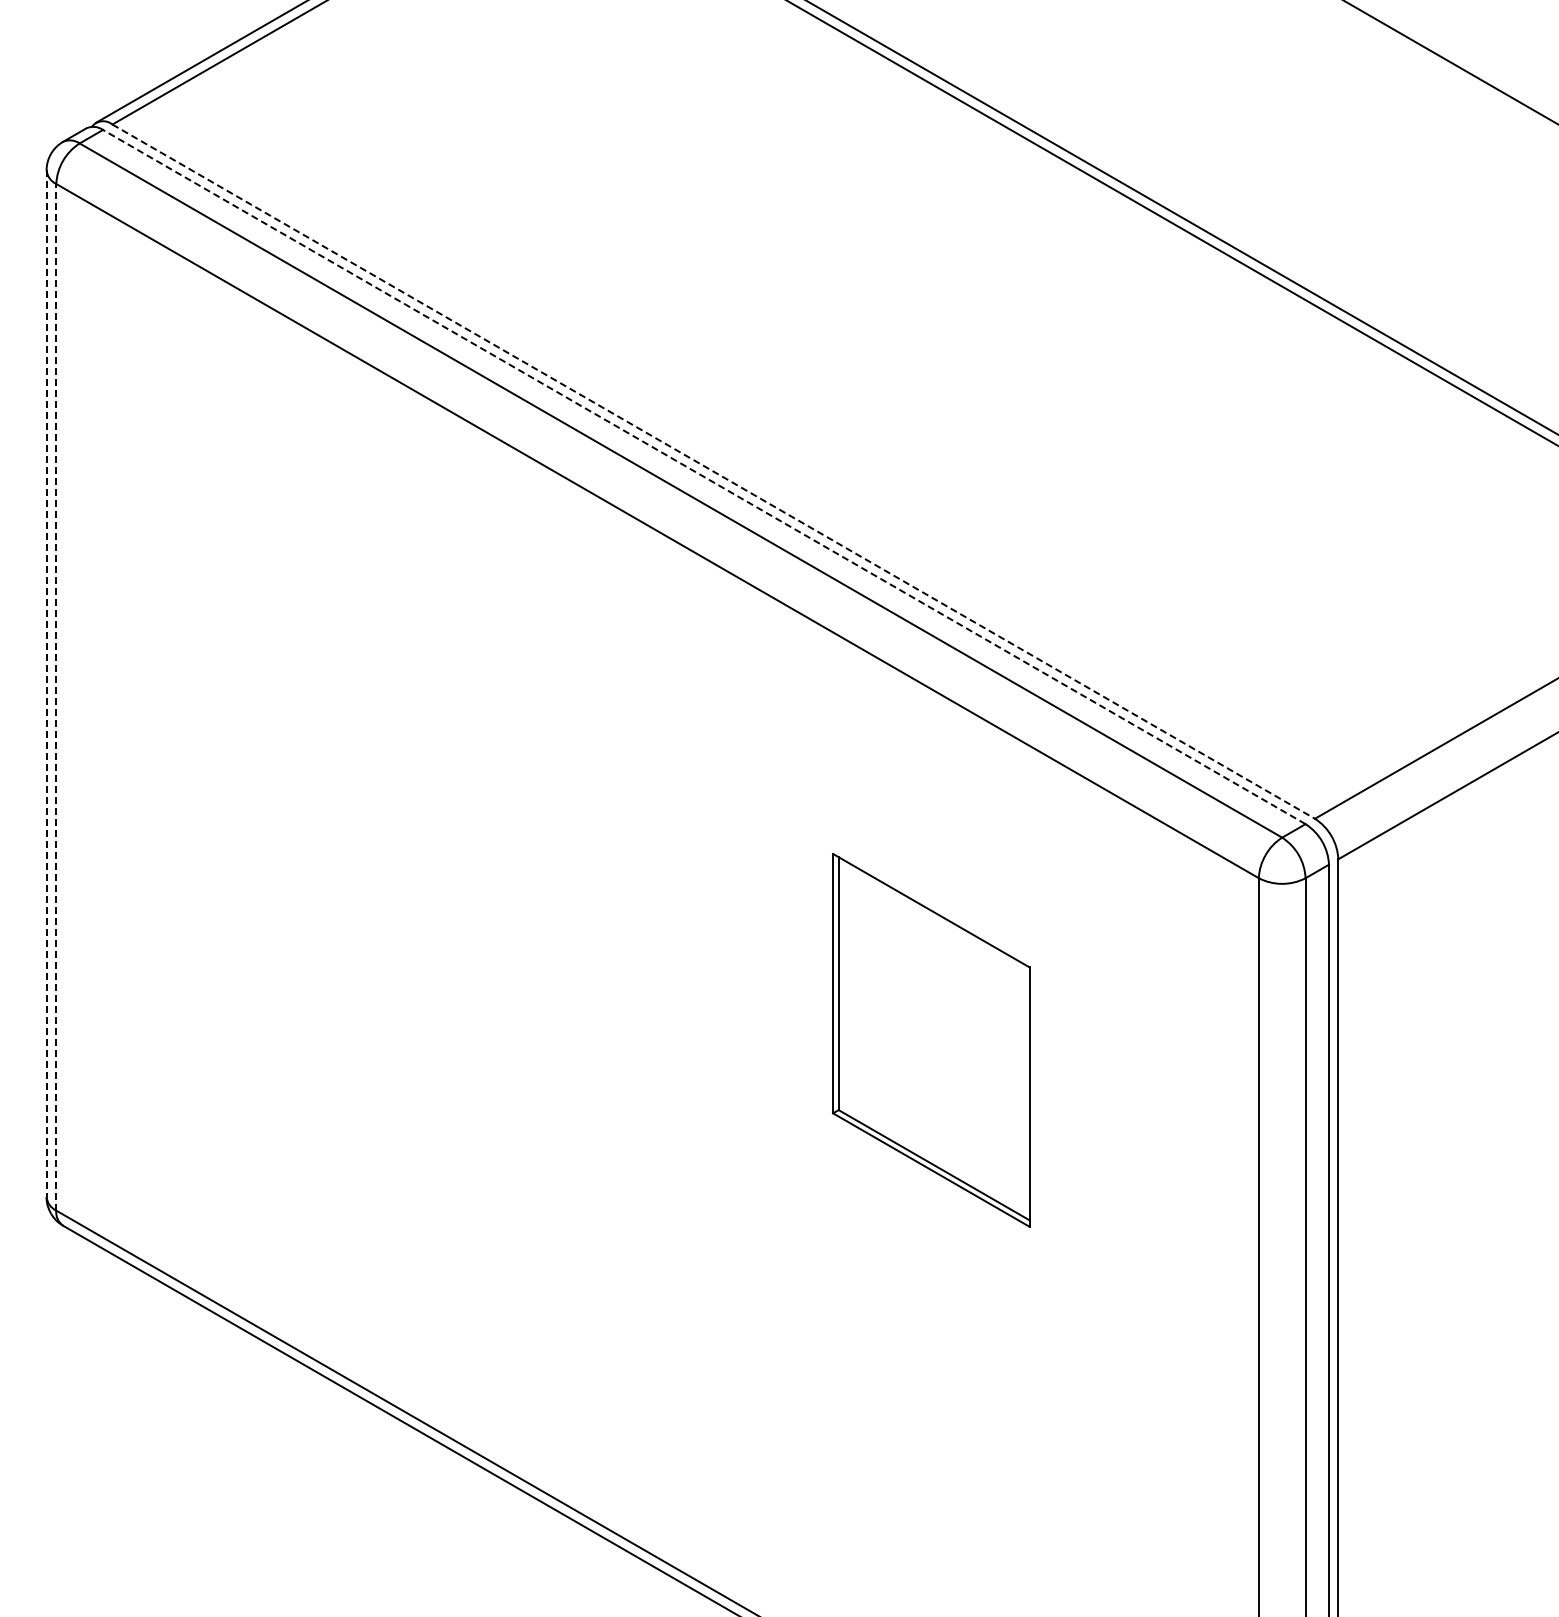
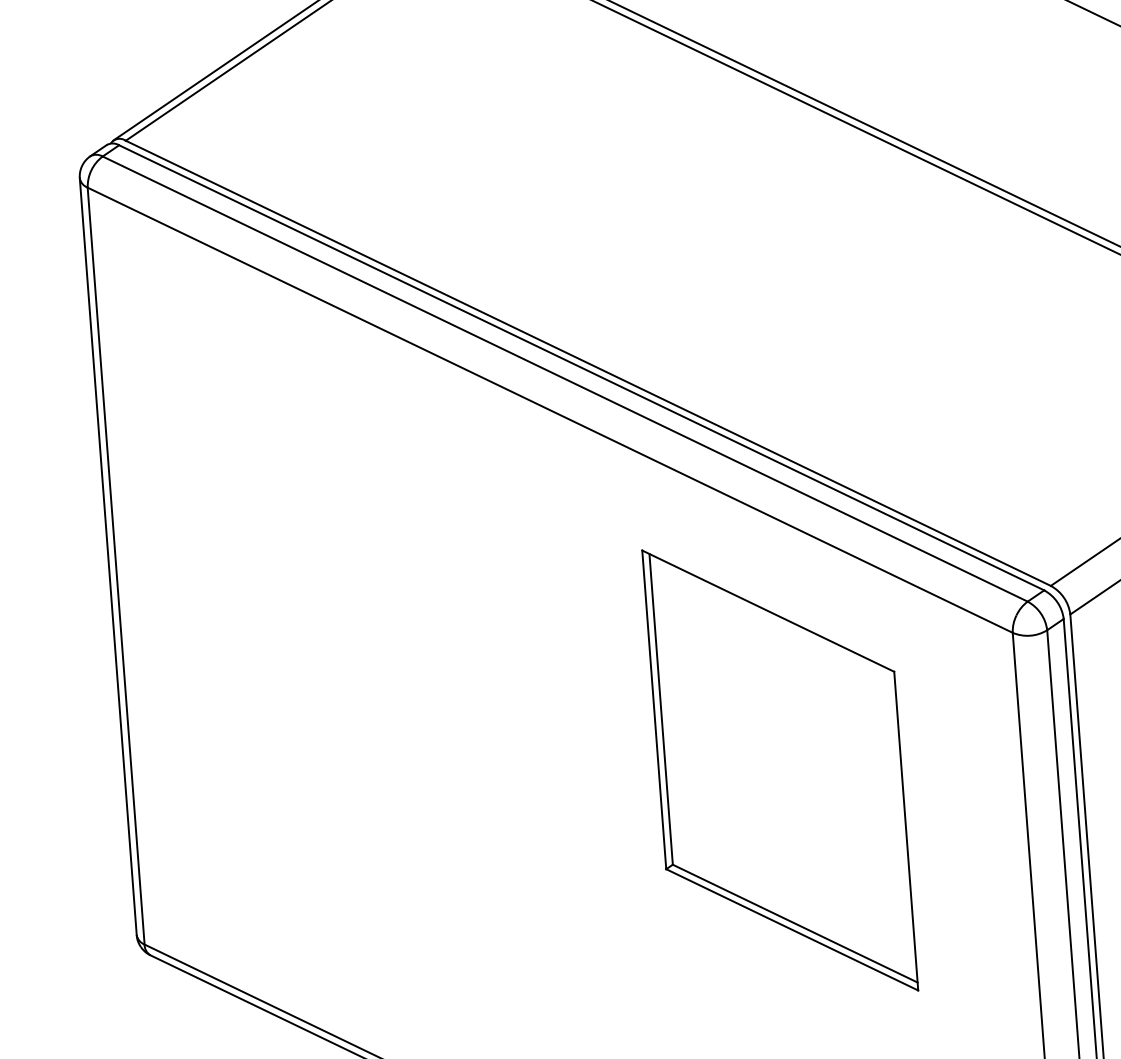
line: (714, 471) -> (588, 363), dashed -> solid
line: (703, 476) -> (581, 367), dashed -> solid
line: (46, 684) -> (108, 557), dashed -> solid
line: (56, 696) -> (116, 565), dashed -> solid
part: (931, 1040) -> (780, 770), size x1.67

